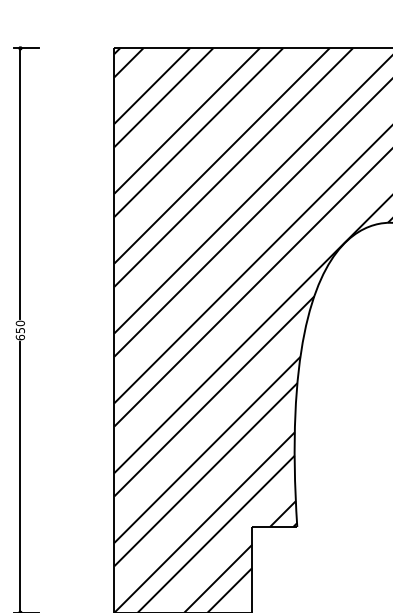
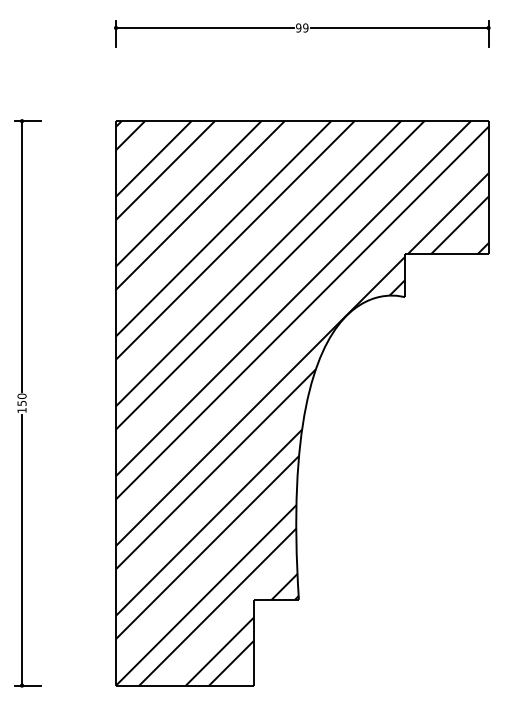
text: (19, 337) -> (21, 410), 650 -> 150

